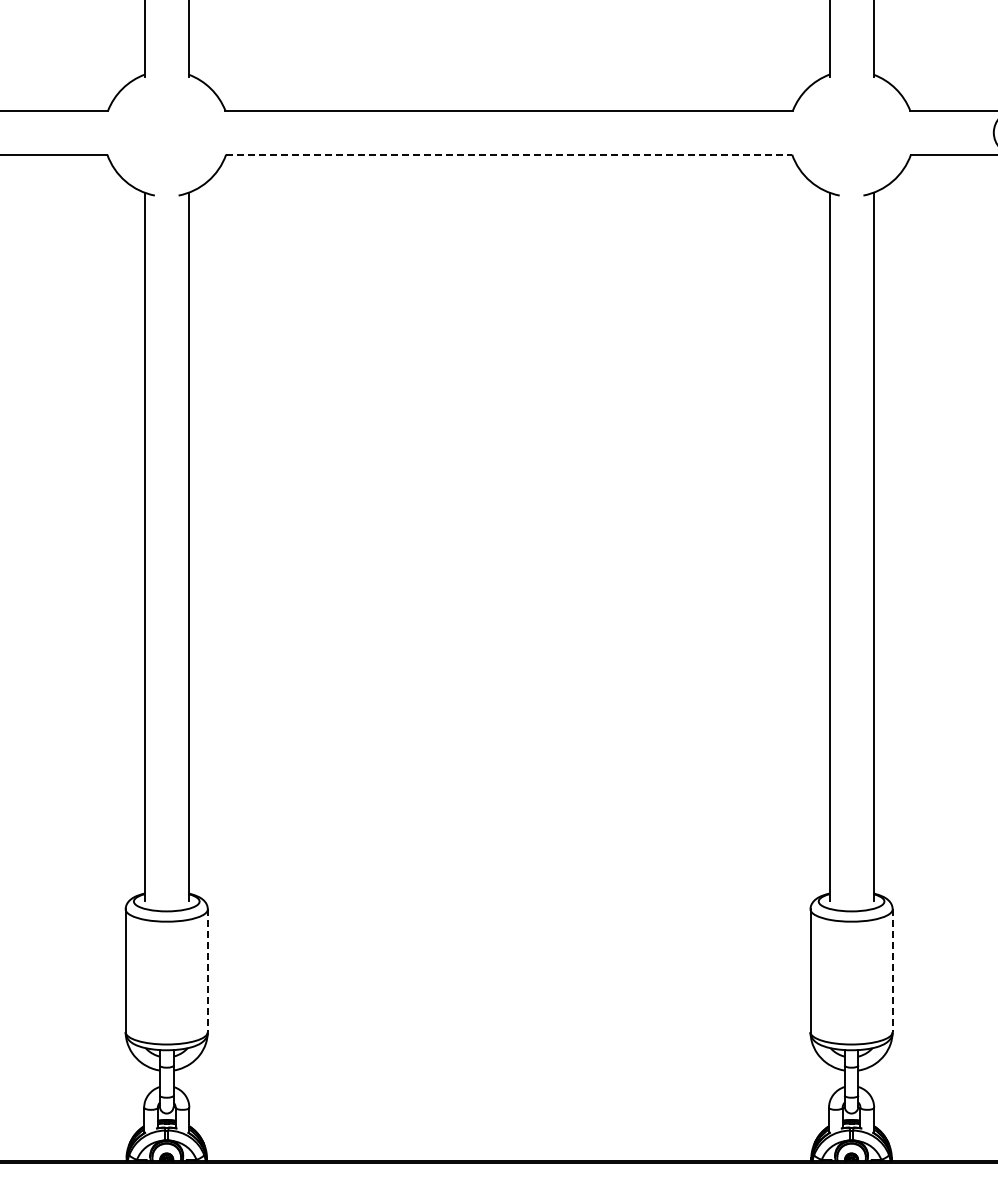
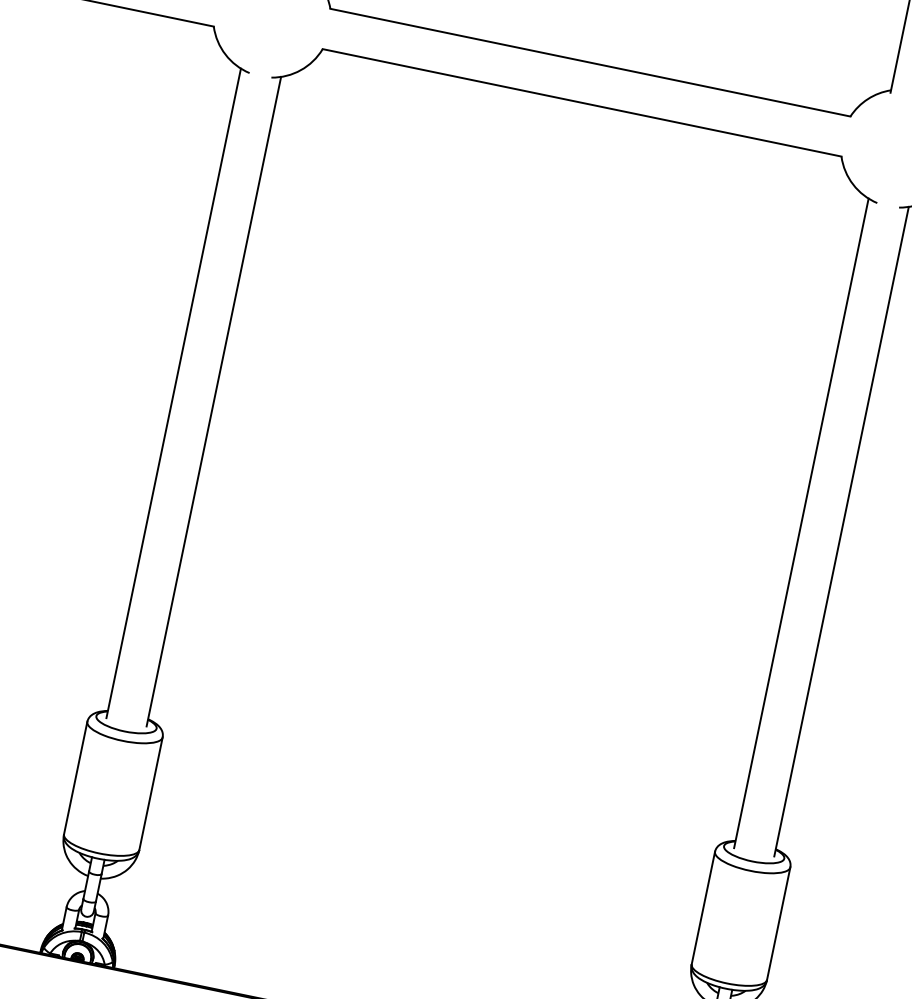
line: (509, 154) -> (582, 102), dashed -> solid
line: (207, 971) -> (150, 794), dashed -> solid
line: (892, 971) -> (778, 924), dashed -> solid

